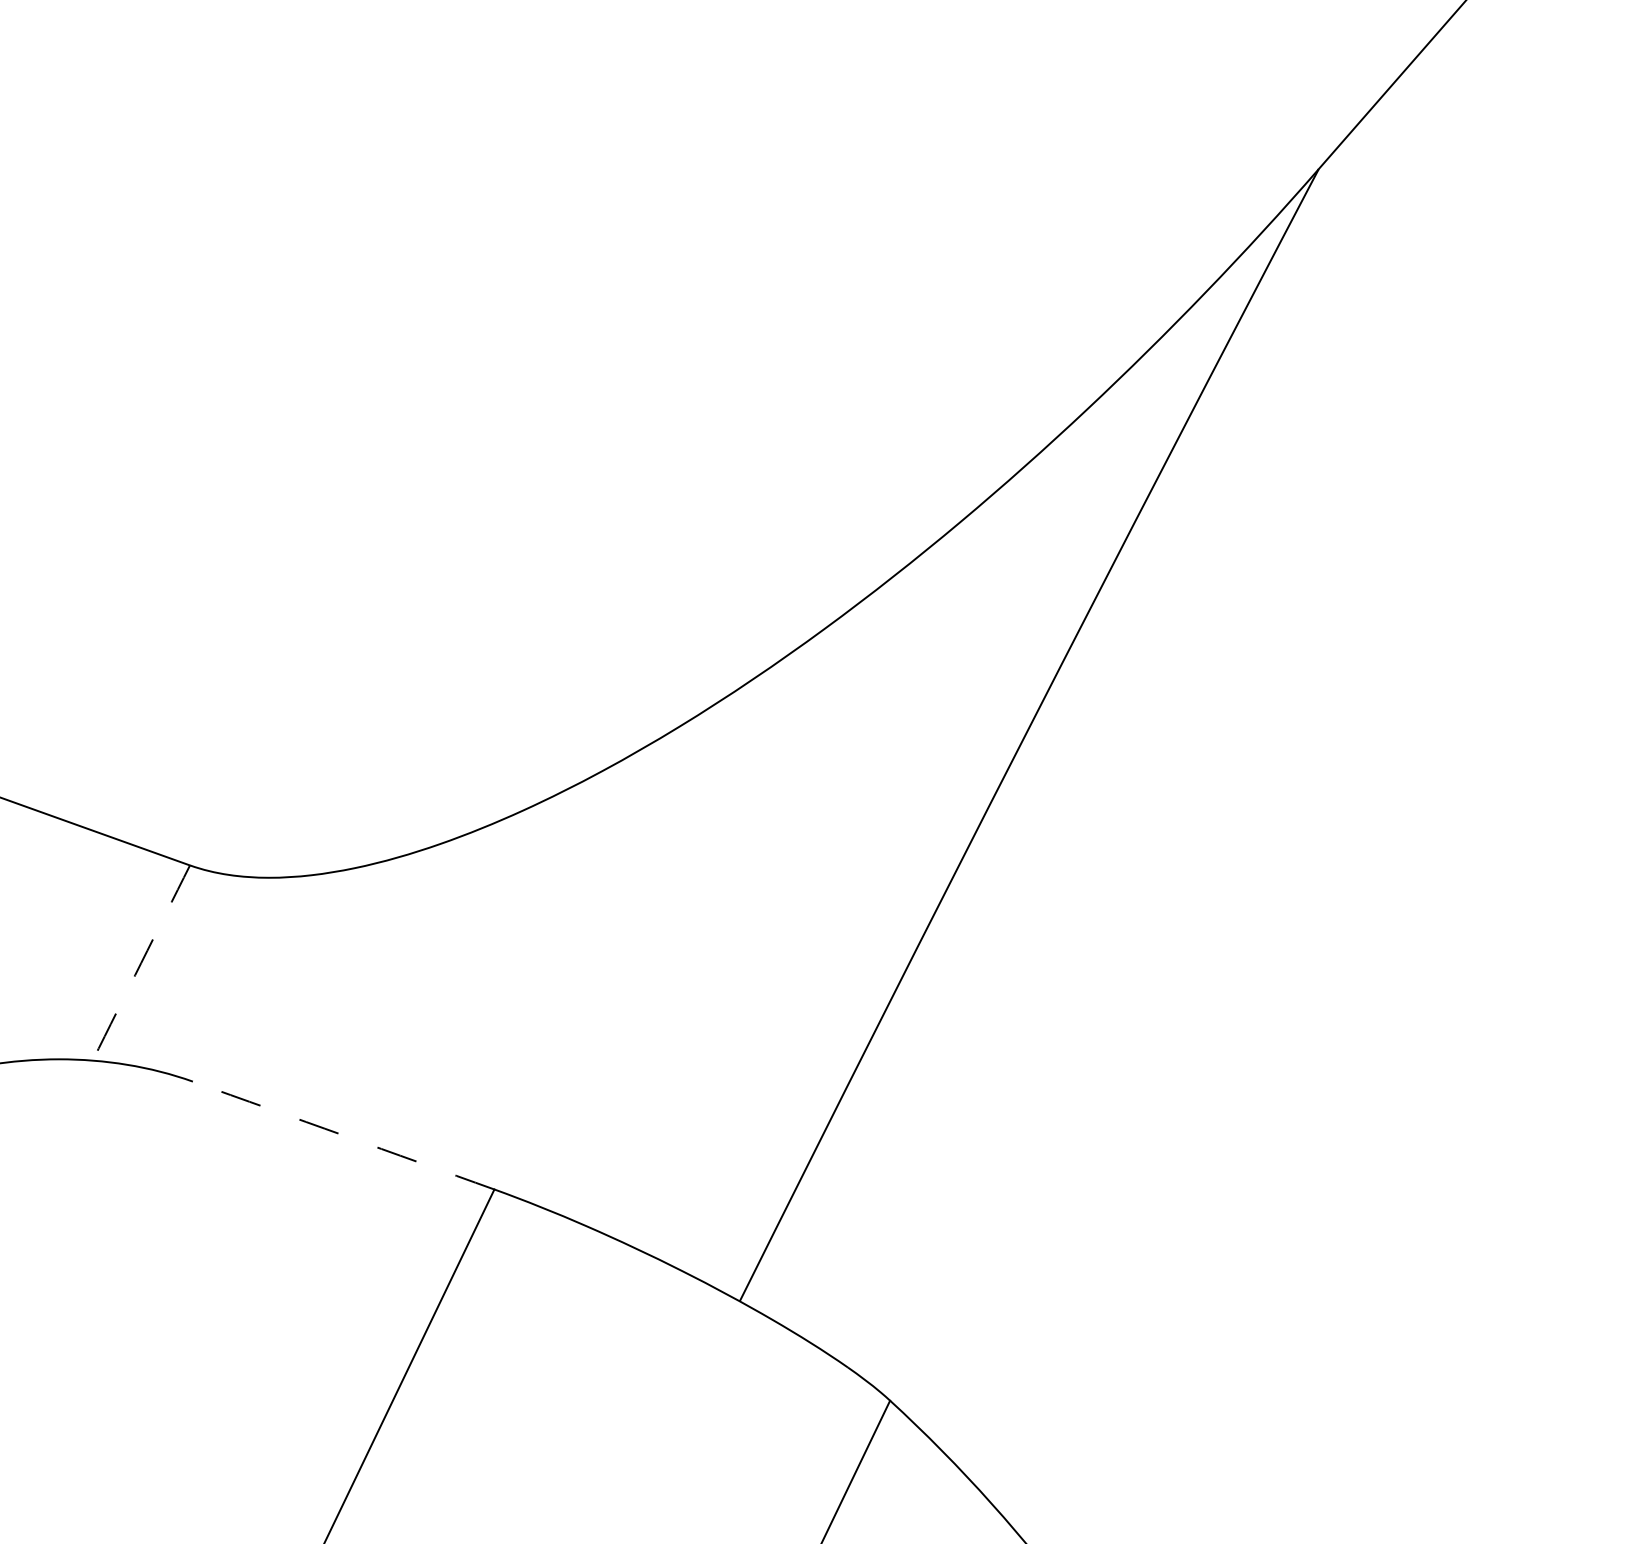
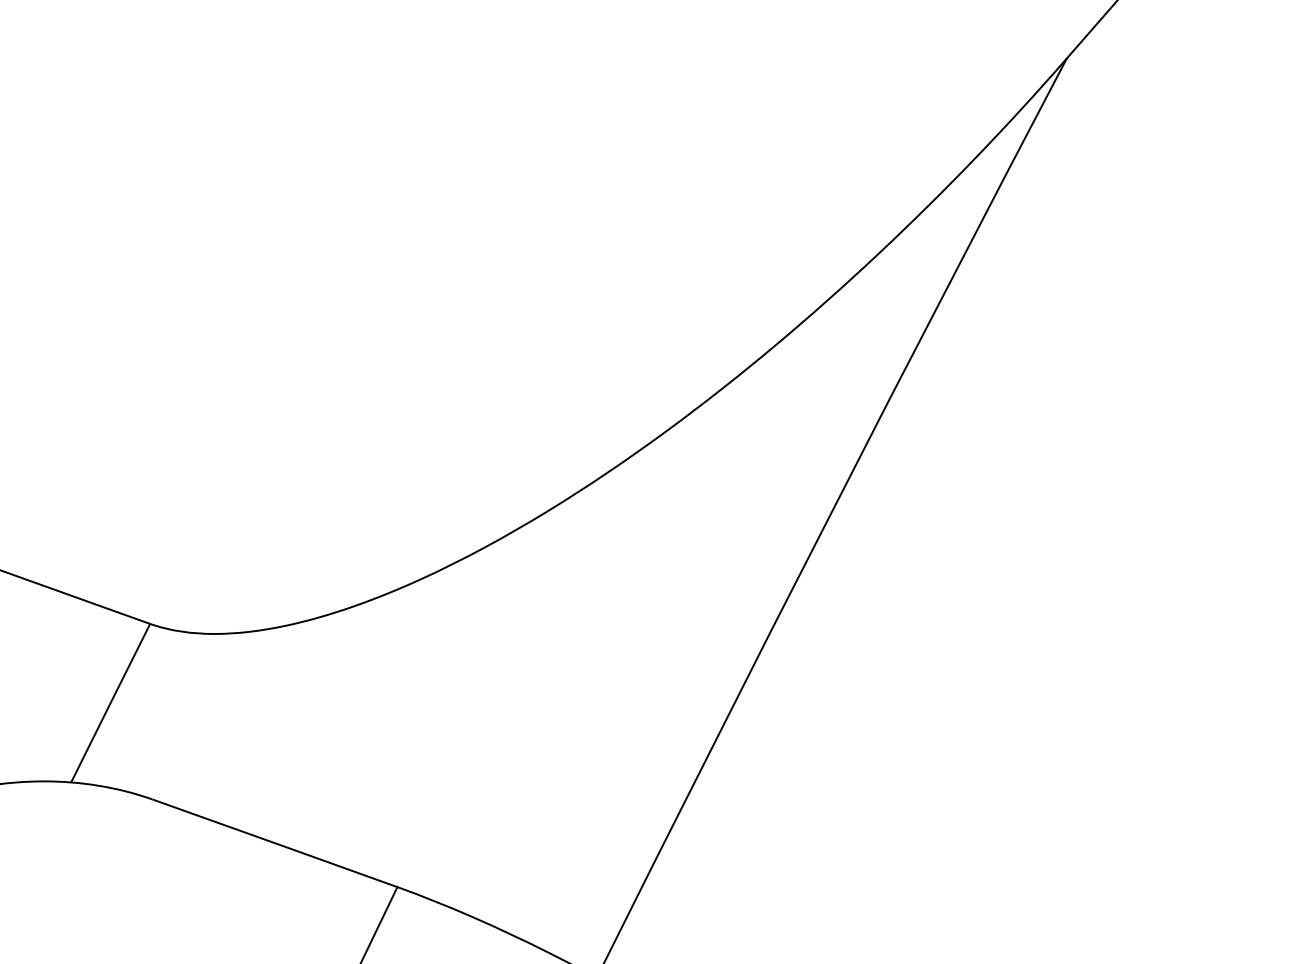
arc: (141, 963) -> (110, 703), dashed -> solid
arc: (343, 1135) -> (274, 843), dashed -> solid

